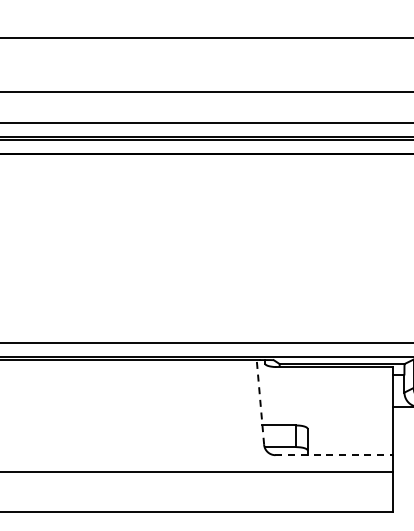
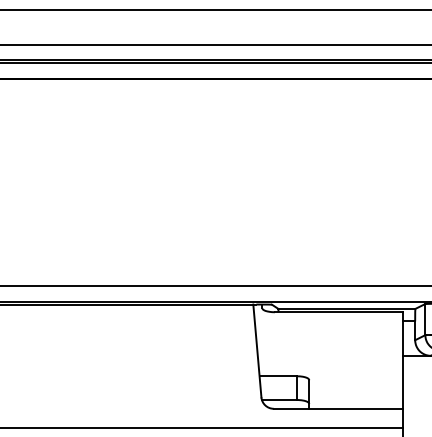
line: (260, 402) -> (257, 351), dashed -> solid
line: (334, 455) -> (338, 409), dashed -> solid

